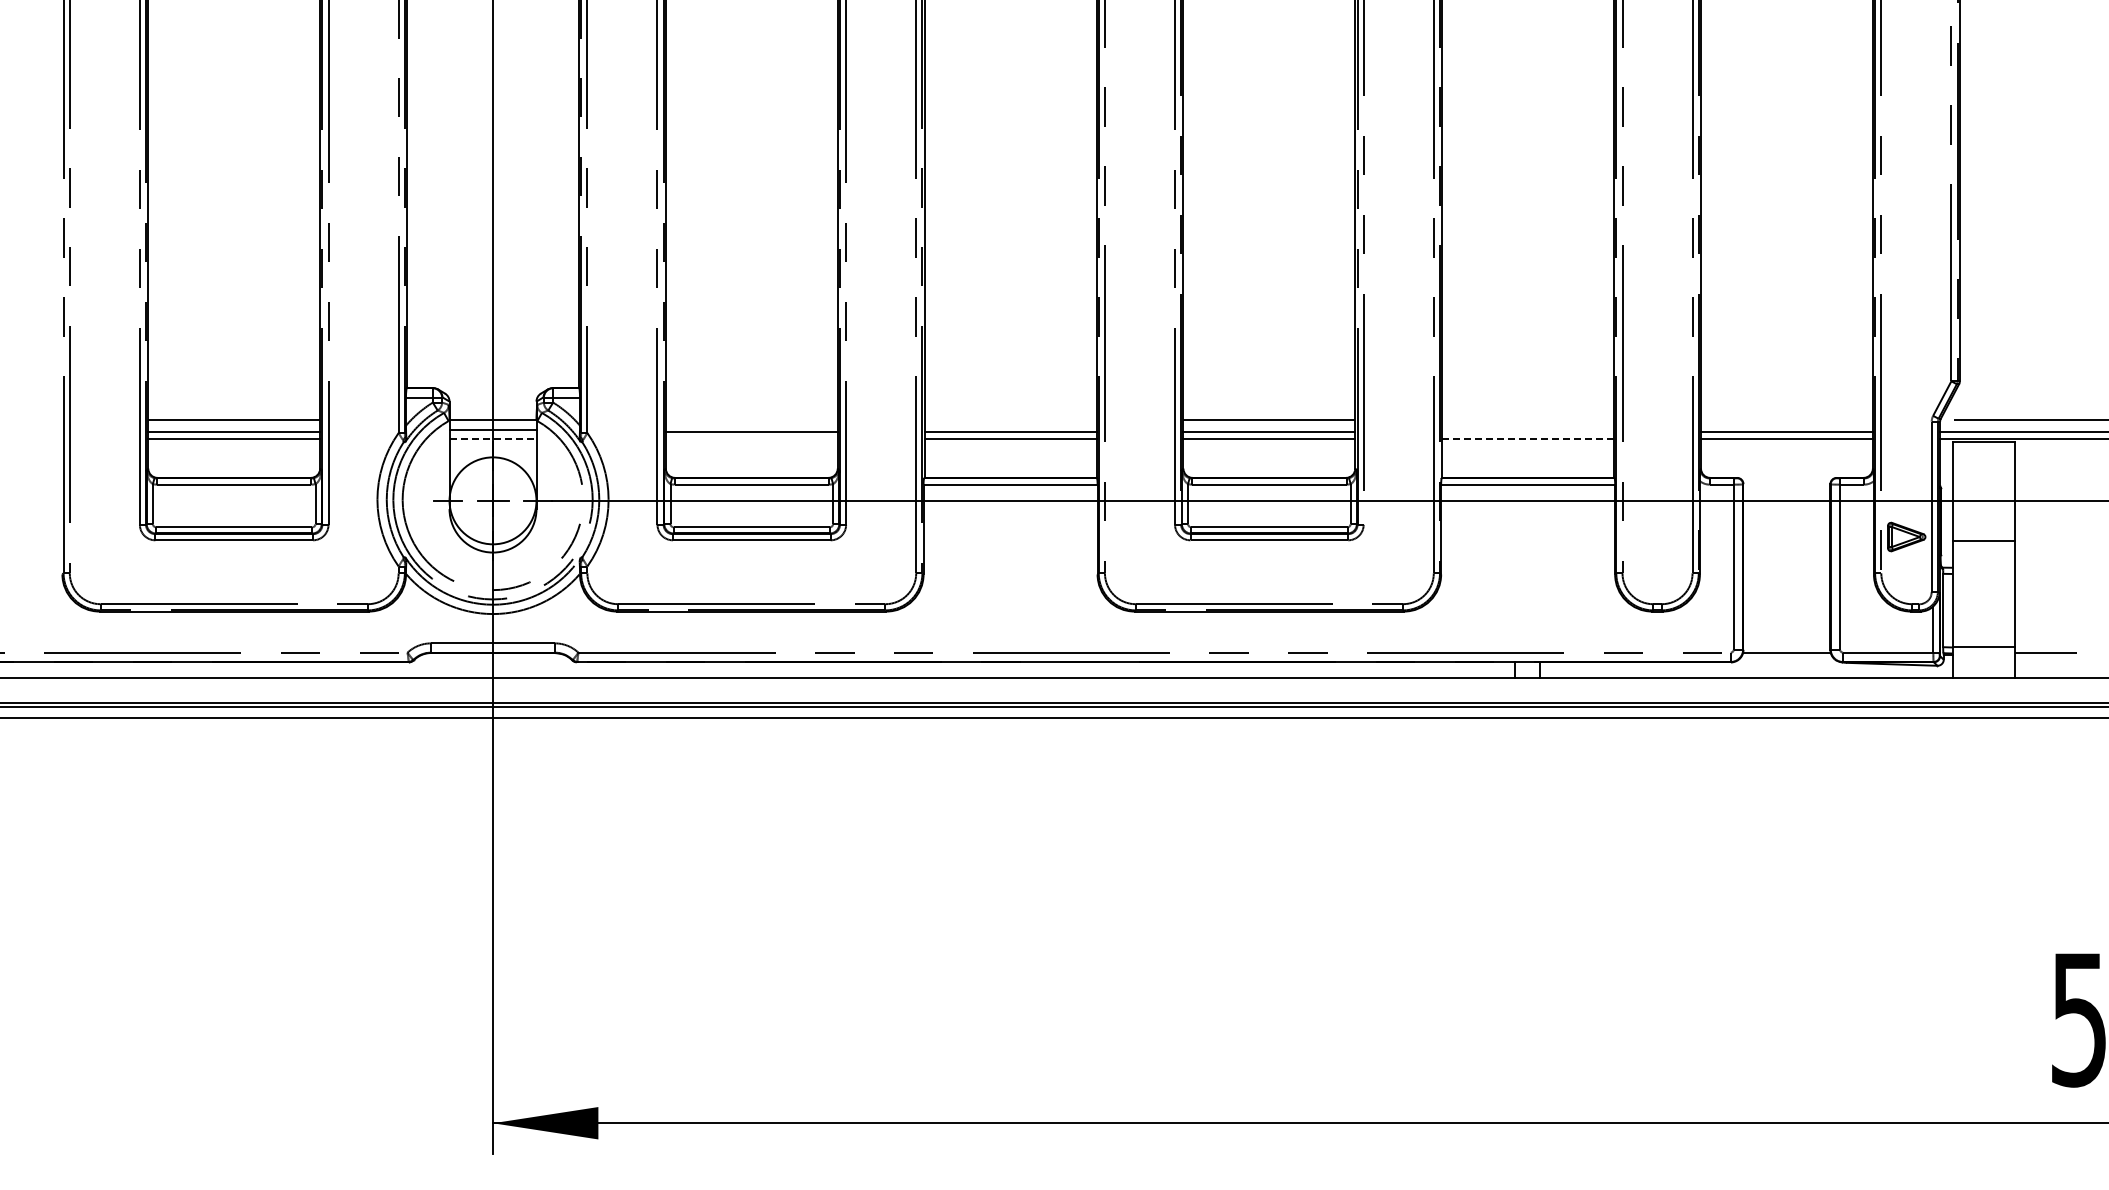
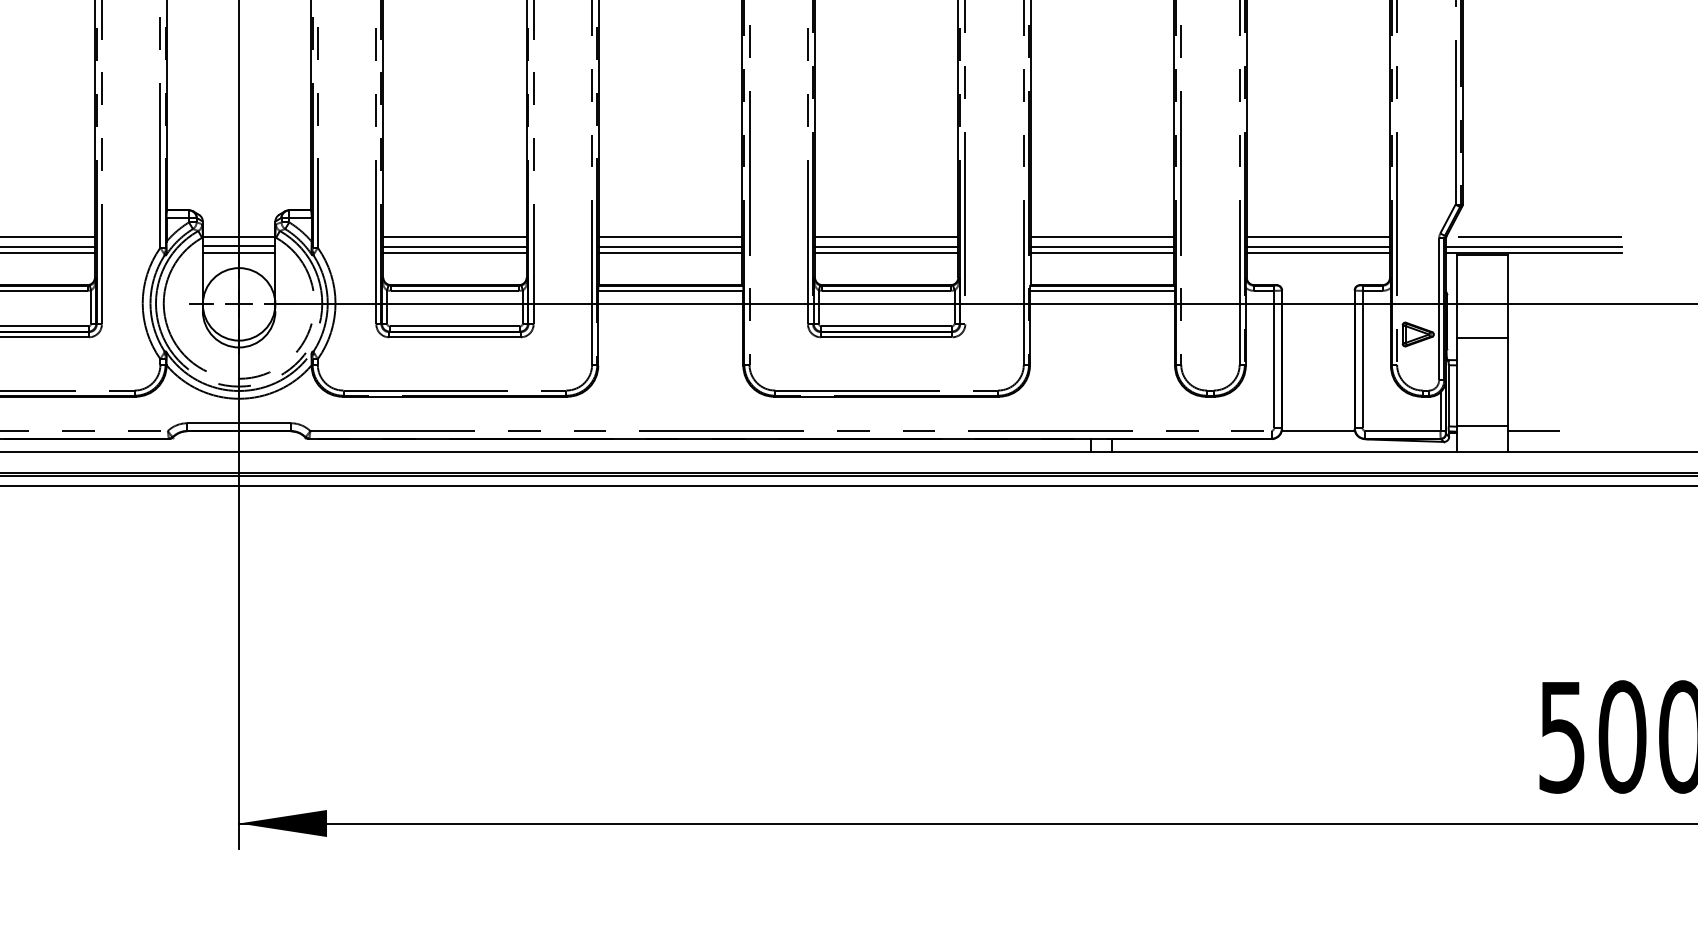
line: (751, 420) -> (454, 237), added
line: (1010, 420) -> (670, 237), added
line: (1528, 420) -> (1102, 237), added
line: (1786, 420) -> (1318, 237), added
line: (1528, 432) -> (1102, 247), added
line: (493, 438) -> (239, 252), dashed -> solid
line: (751, 438) -> (454, 252), added
line: (1528, 438) -> (1102, 252), dashed -> solid

